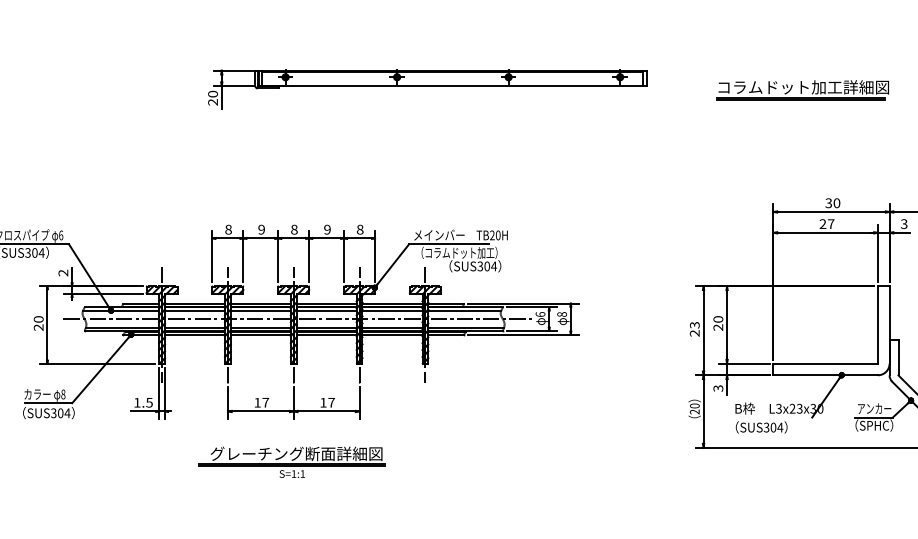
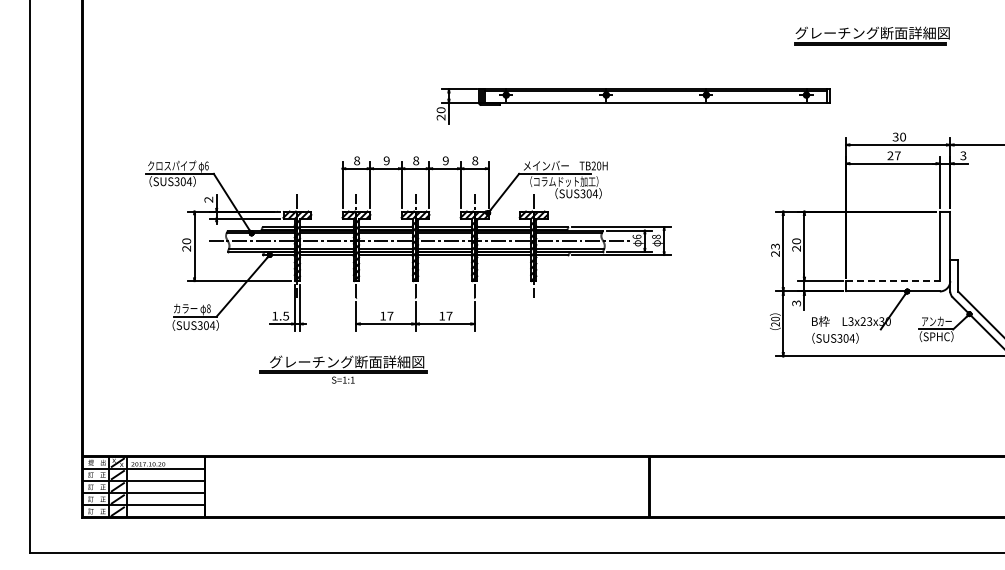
text: (779, 86) -> (851, 32), コラムドット加工詳細図 -> グレーチング断面詳細図
part: (427, 90) -> (633, 106), moved
line: (825, 364) -> (892, 281), solid -> dashed
part: (292, 462) -> (343, 369), moved

